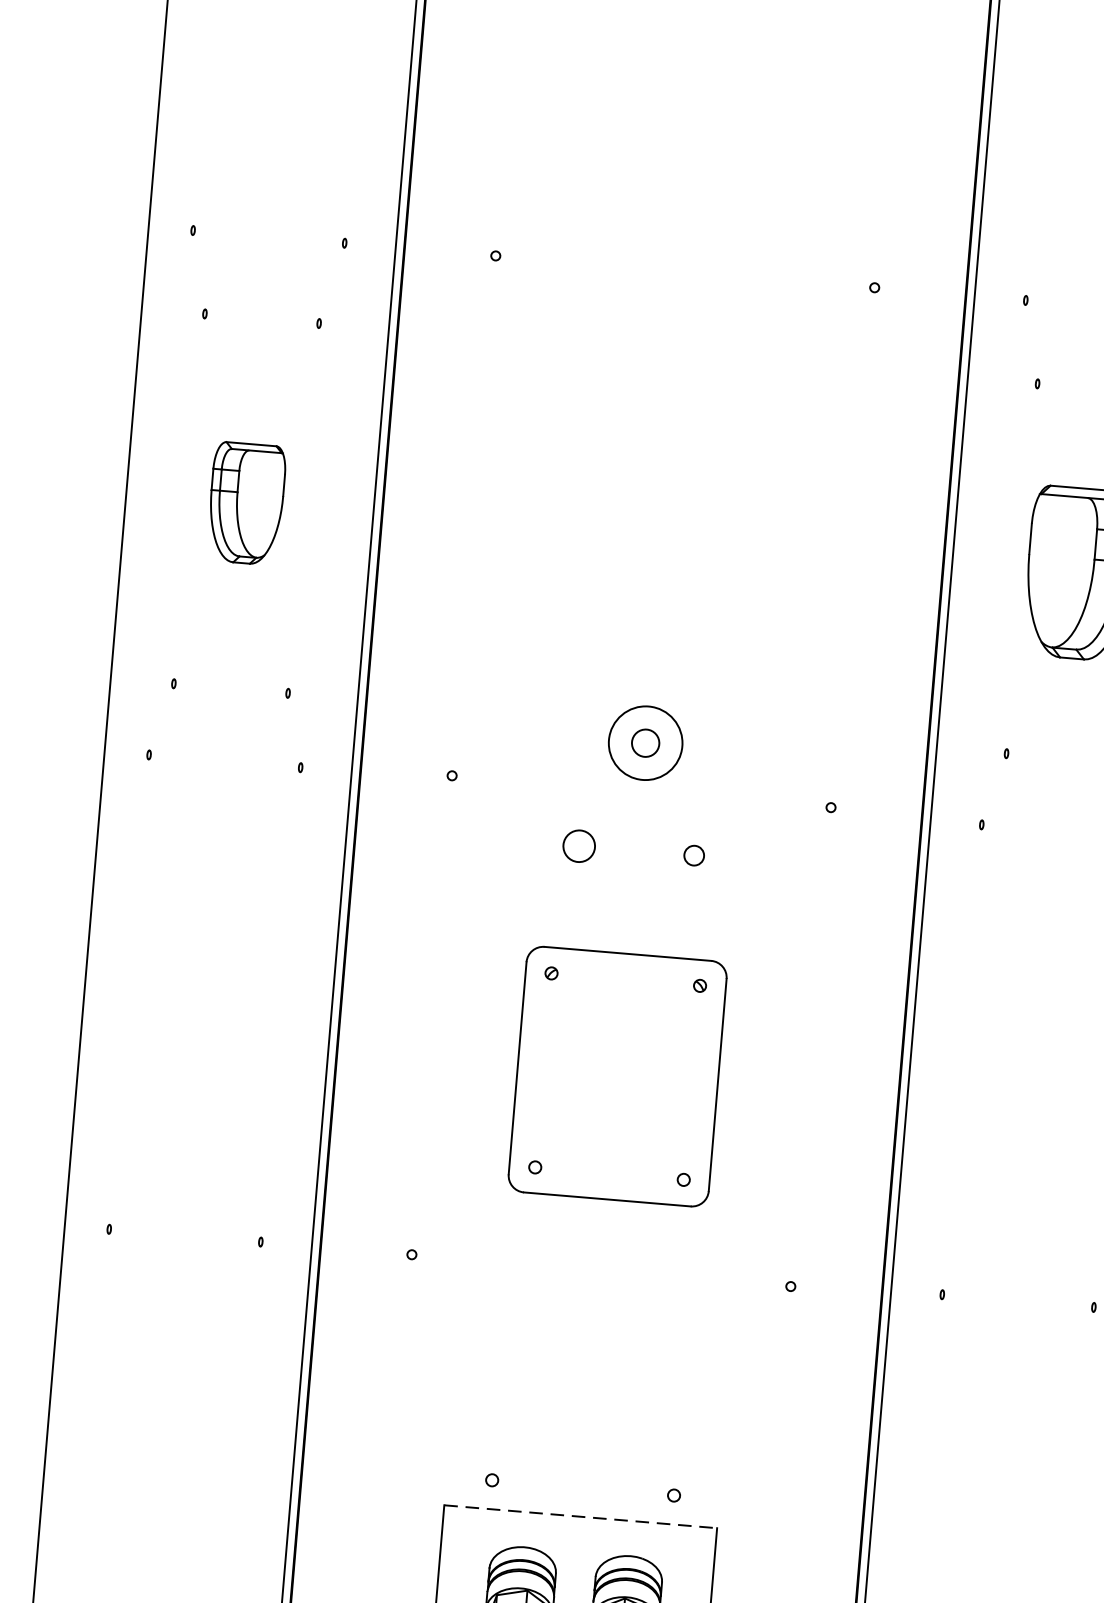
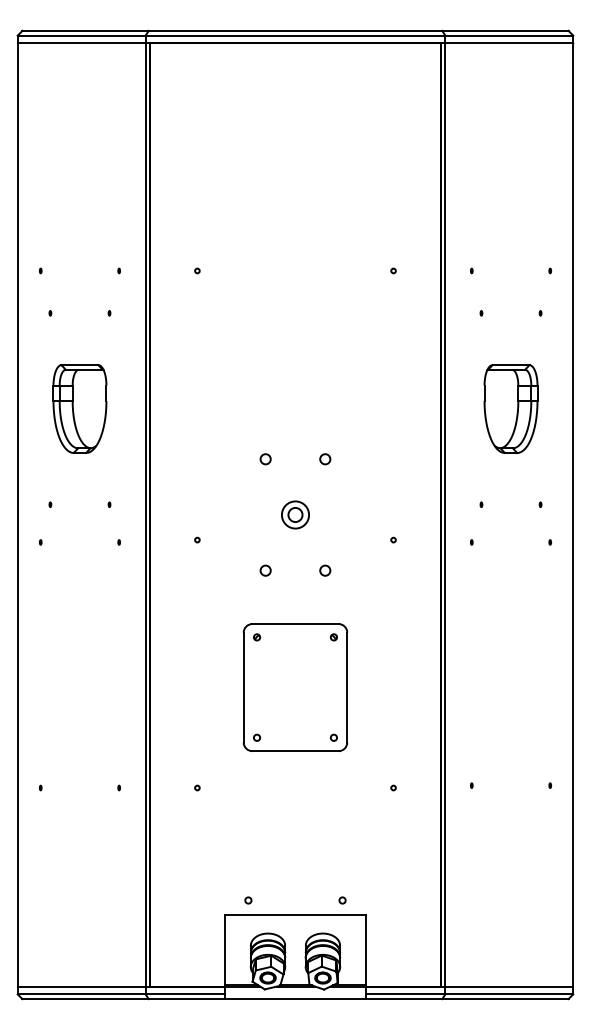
part: (245, 502) -> (79, 408), size x1.43
circle: (596, 631) -> (265, 459), added
circle: (712, 640) -> (325, 459), added
circle: (645, 742) -> (295, 514), size x0.71
circle: (578, 845) -> (265, 570), size x0.62
line: (580, 1516) -> (295, 915), dashed -> solid

